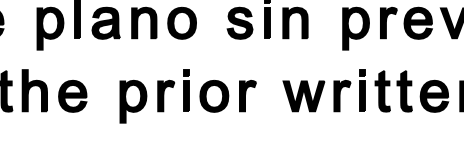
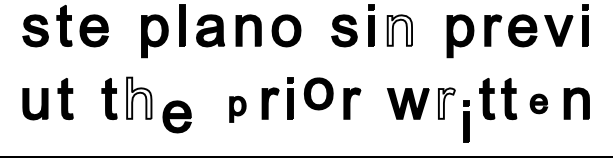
fill: (295, 22) -> (399, 30), removed
fill: (35, 89) -> (139, 97), removed
part: (362, 90) -> (466, 121), moved
part: (72, 95) -> (176, 116), moved
part: (214, 95) -> (318, 93), moved
fill: (342, 95) -> (446, 103), removed
part: (434, 95) -> (538, 103), size x0.6
part: (133, 101) -> (237, 109), size x0.6

